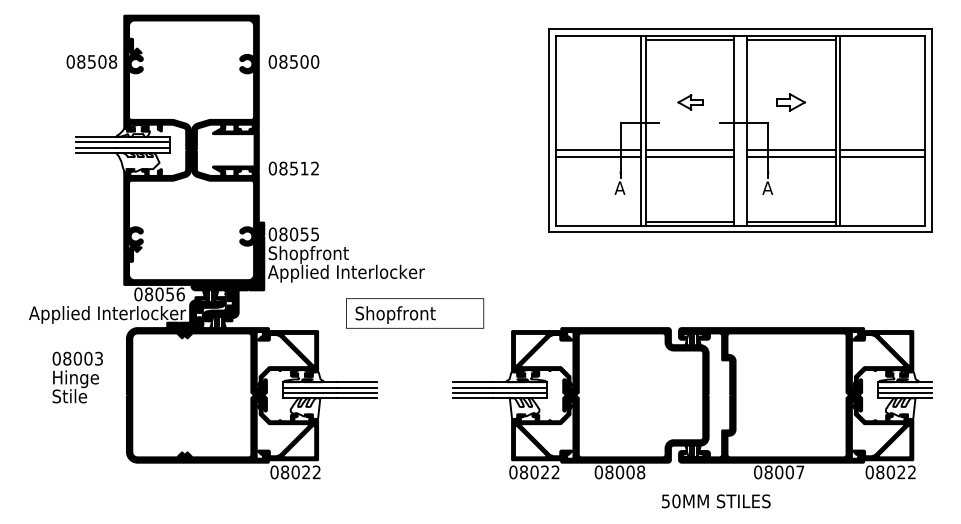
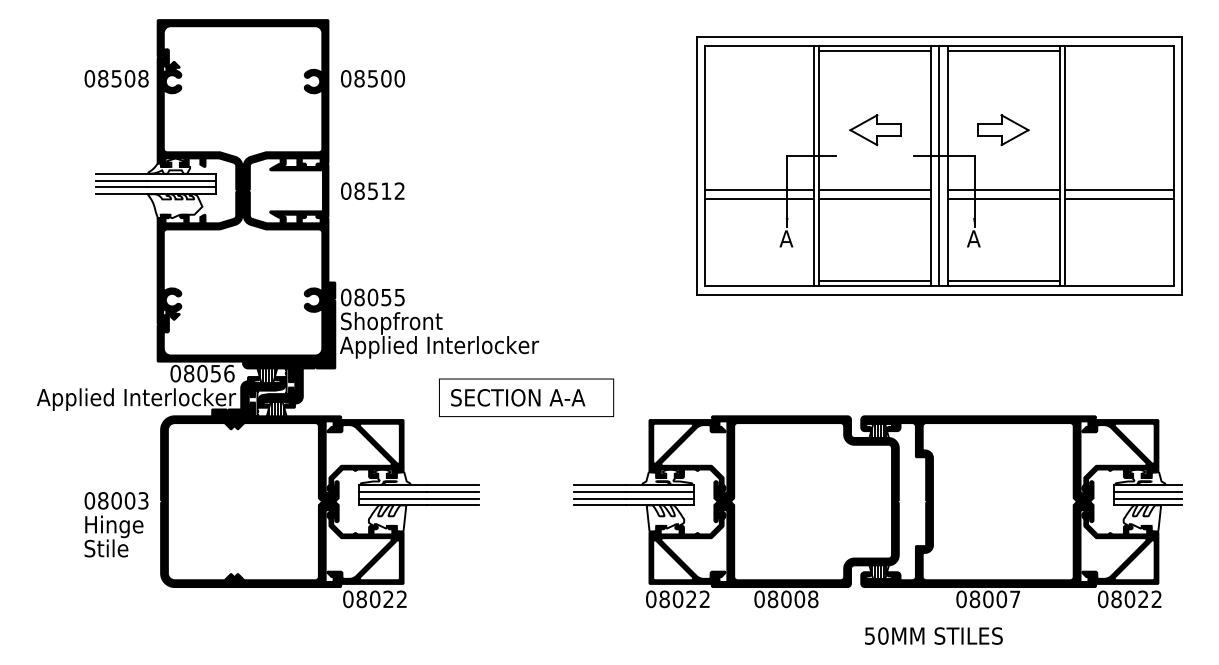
part: (690, 102) -> (875, 130), size x1.67
part: (790, 102) -> (1002, 130), size x1.43
line: (740, 130) -> (939, 165), added
text: (293, 168) -> (372, 191), moved
text: (413, 314) -> (524, 399), Shopfront -> SECTION A-A
text: (77, 377) -> (116, 524), moved
text: (716, 501) -> (934, 636), moved

